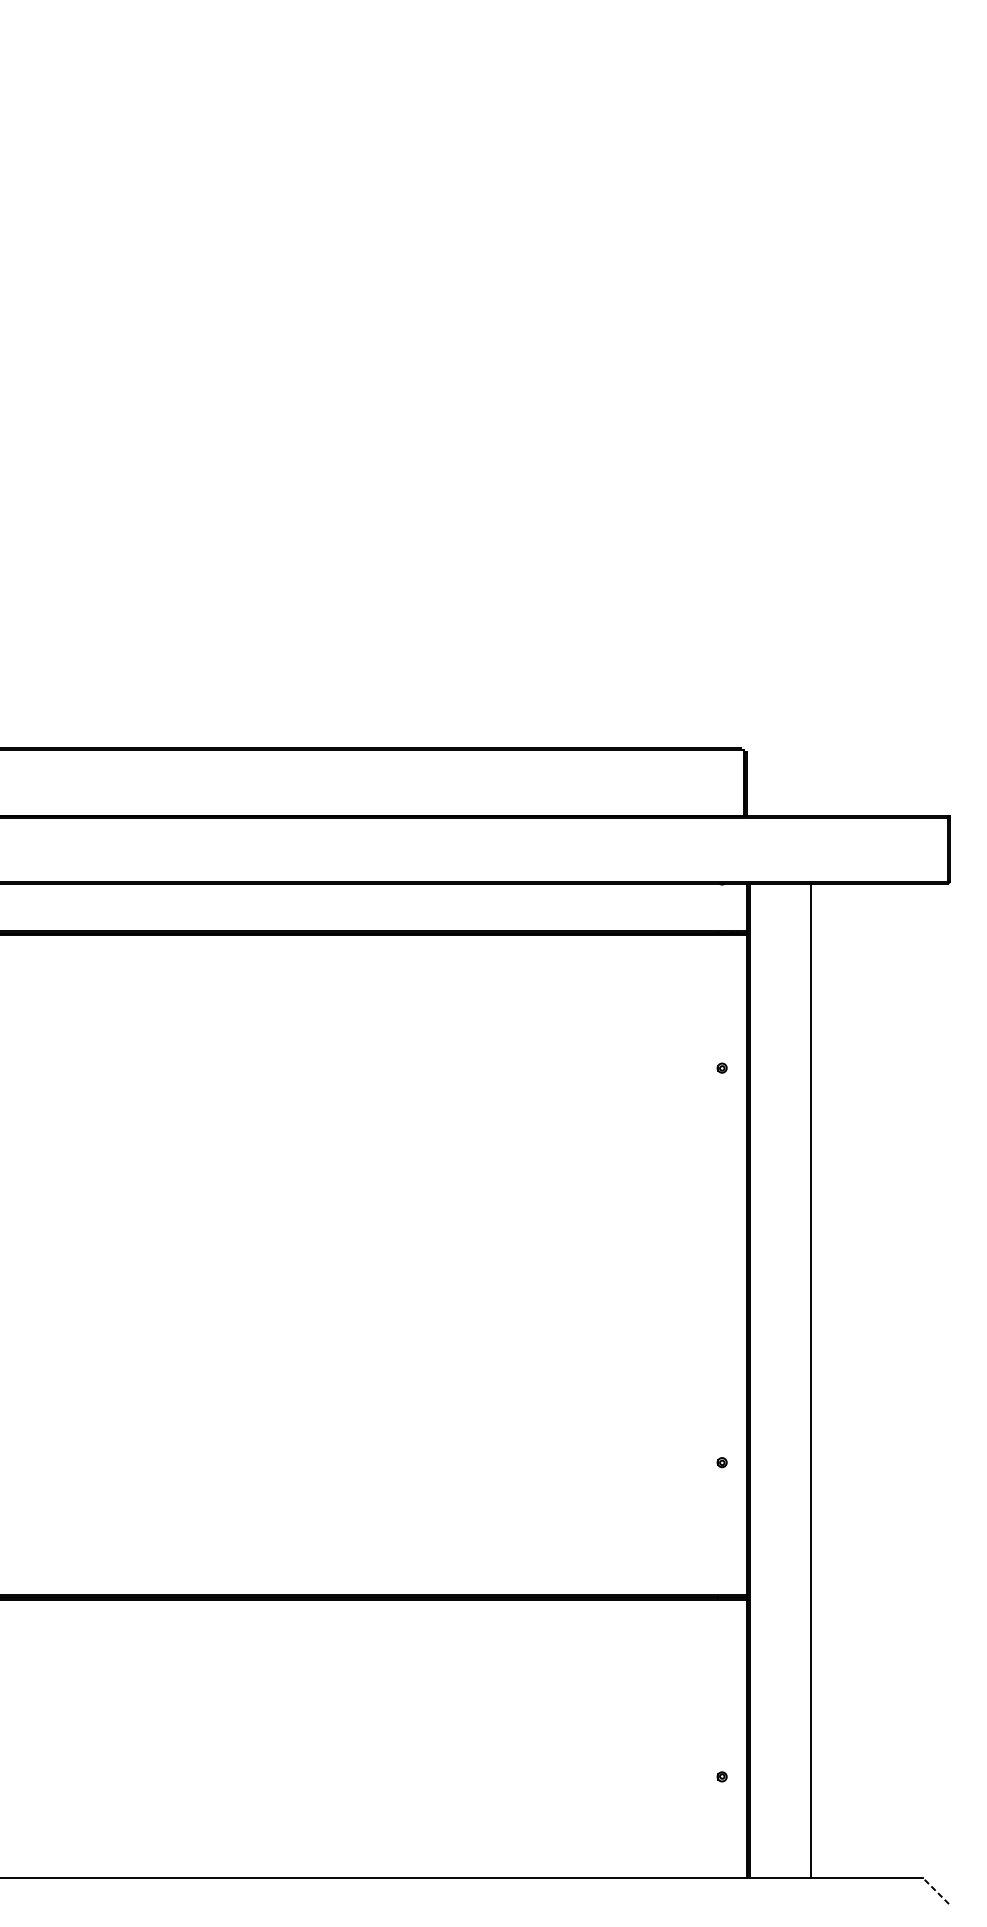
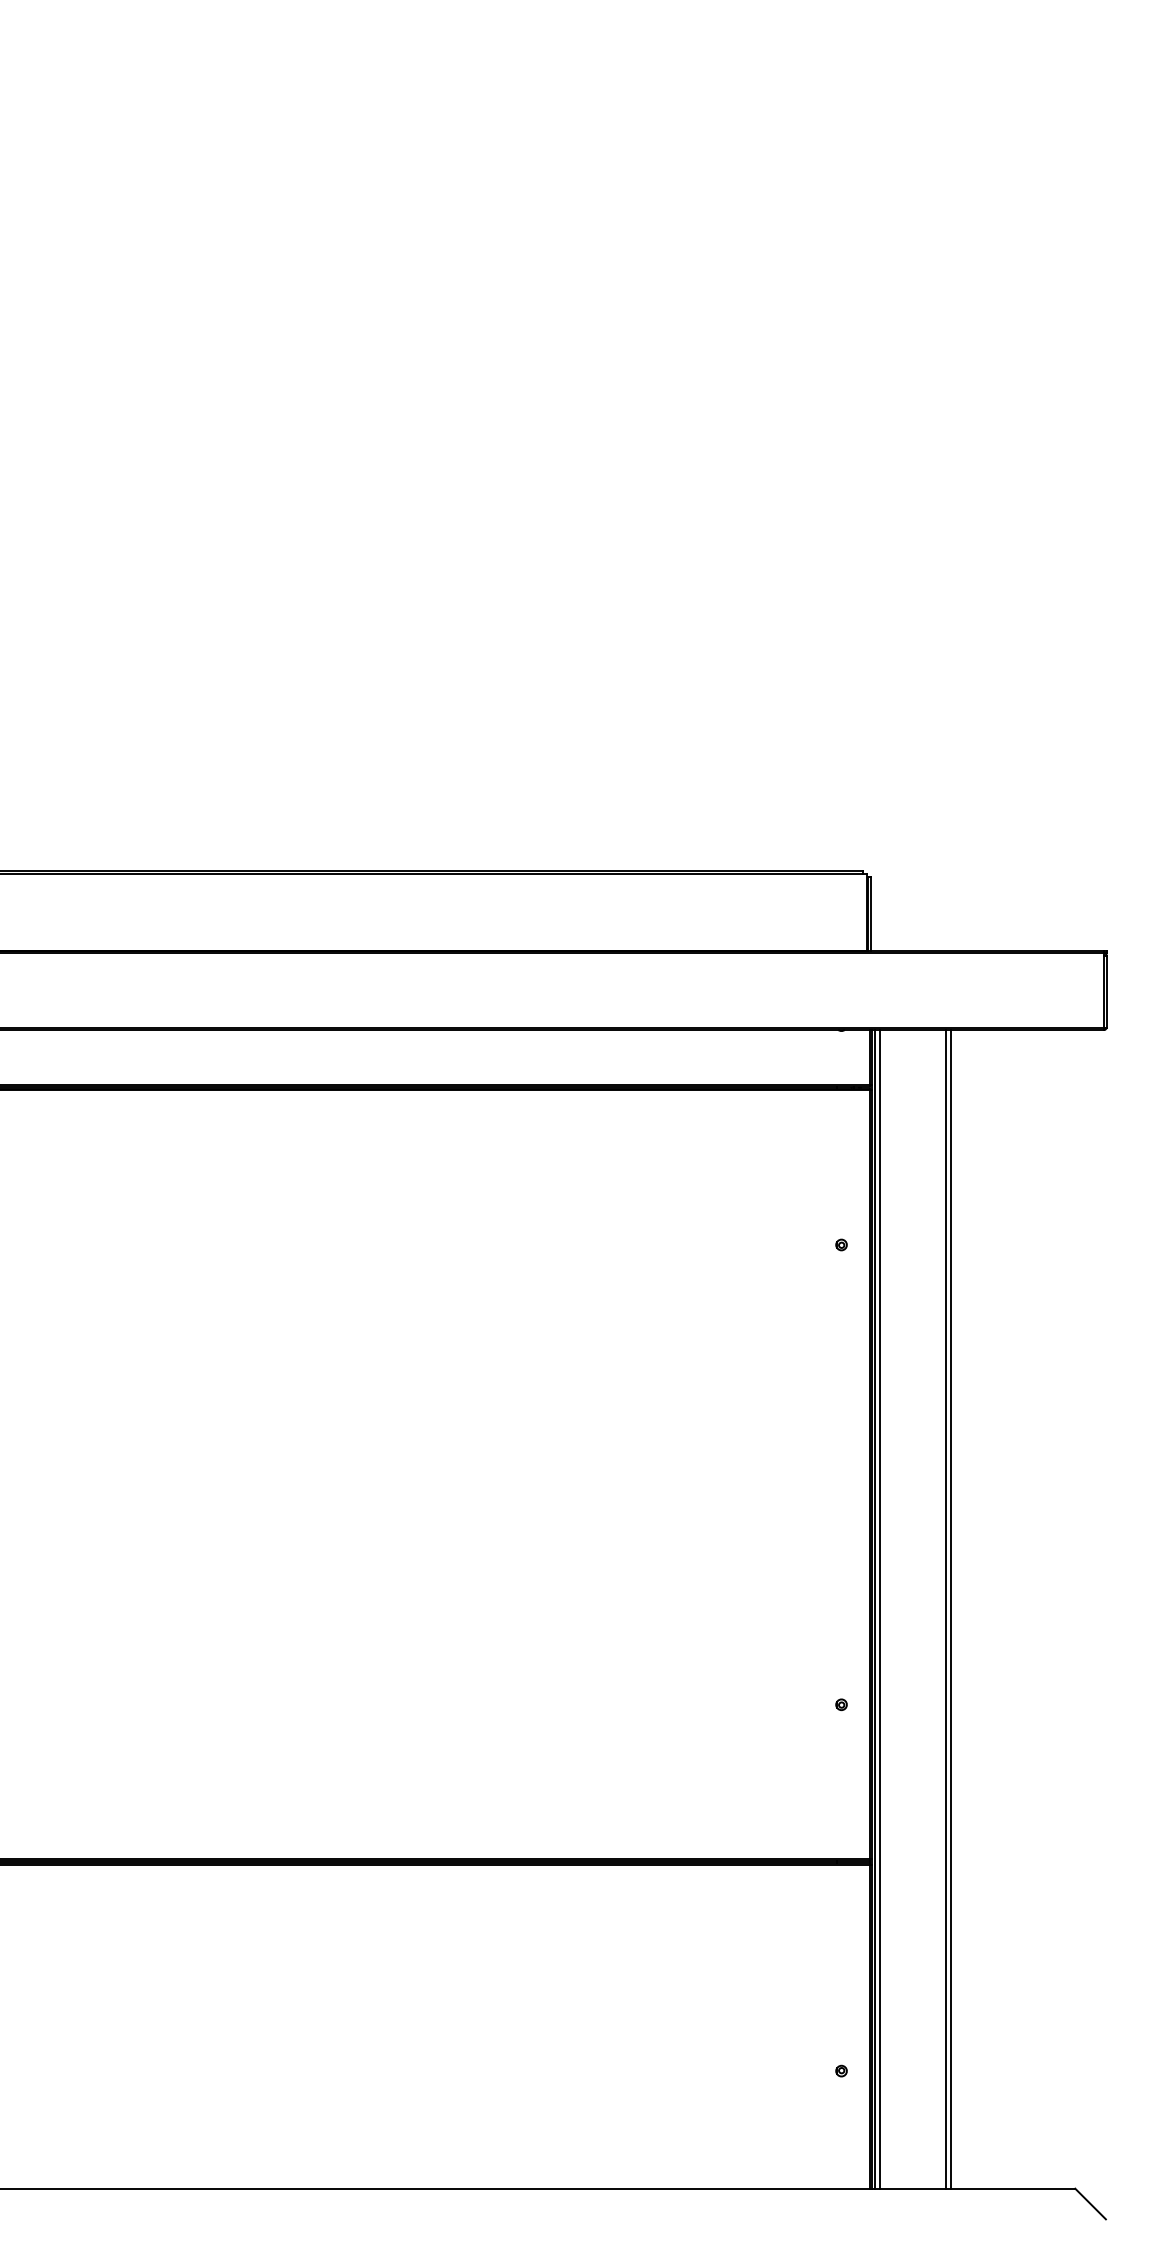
line: (755, 1380) -> (880, 1608), added
line: (816, 1380) -> (951, 1608), added
line: (935, 1891) -> (1090, 2204), dashed -> solid

